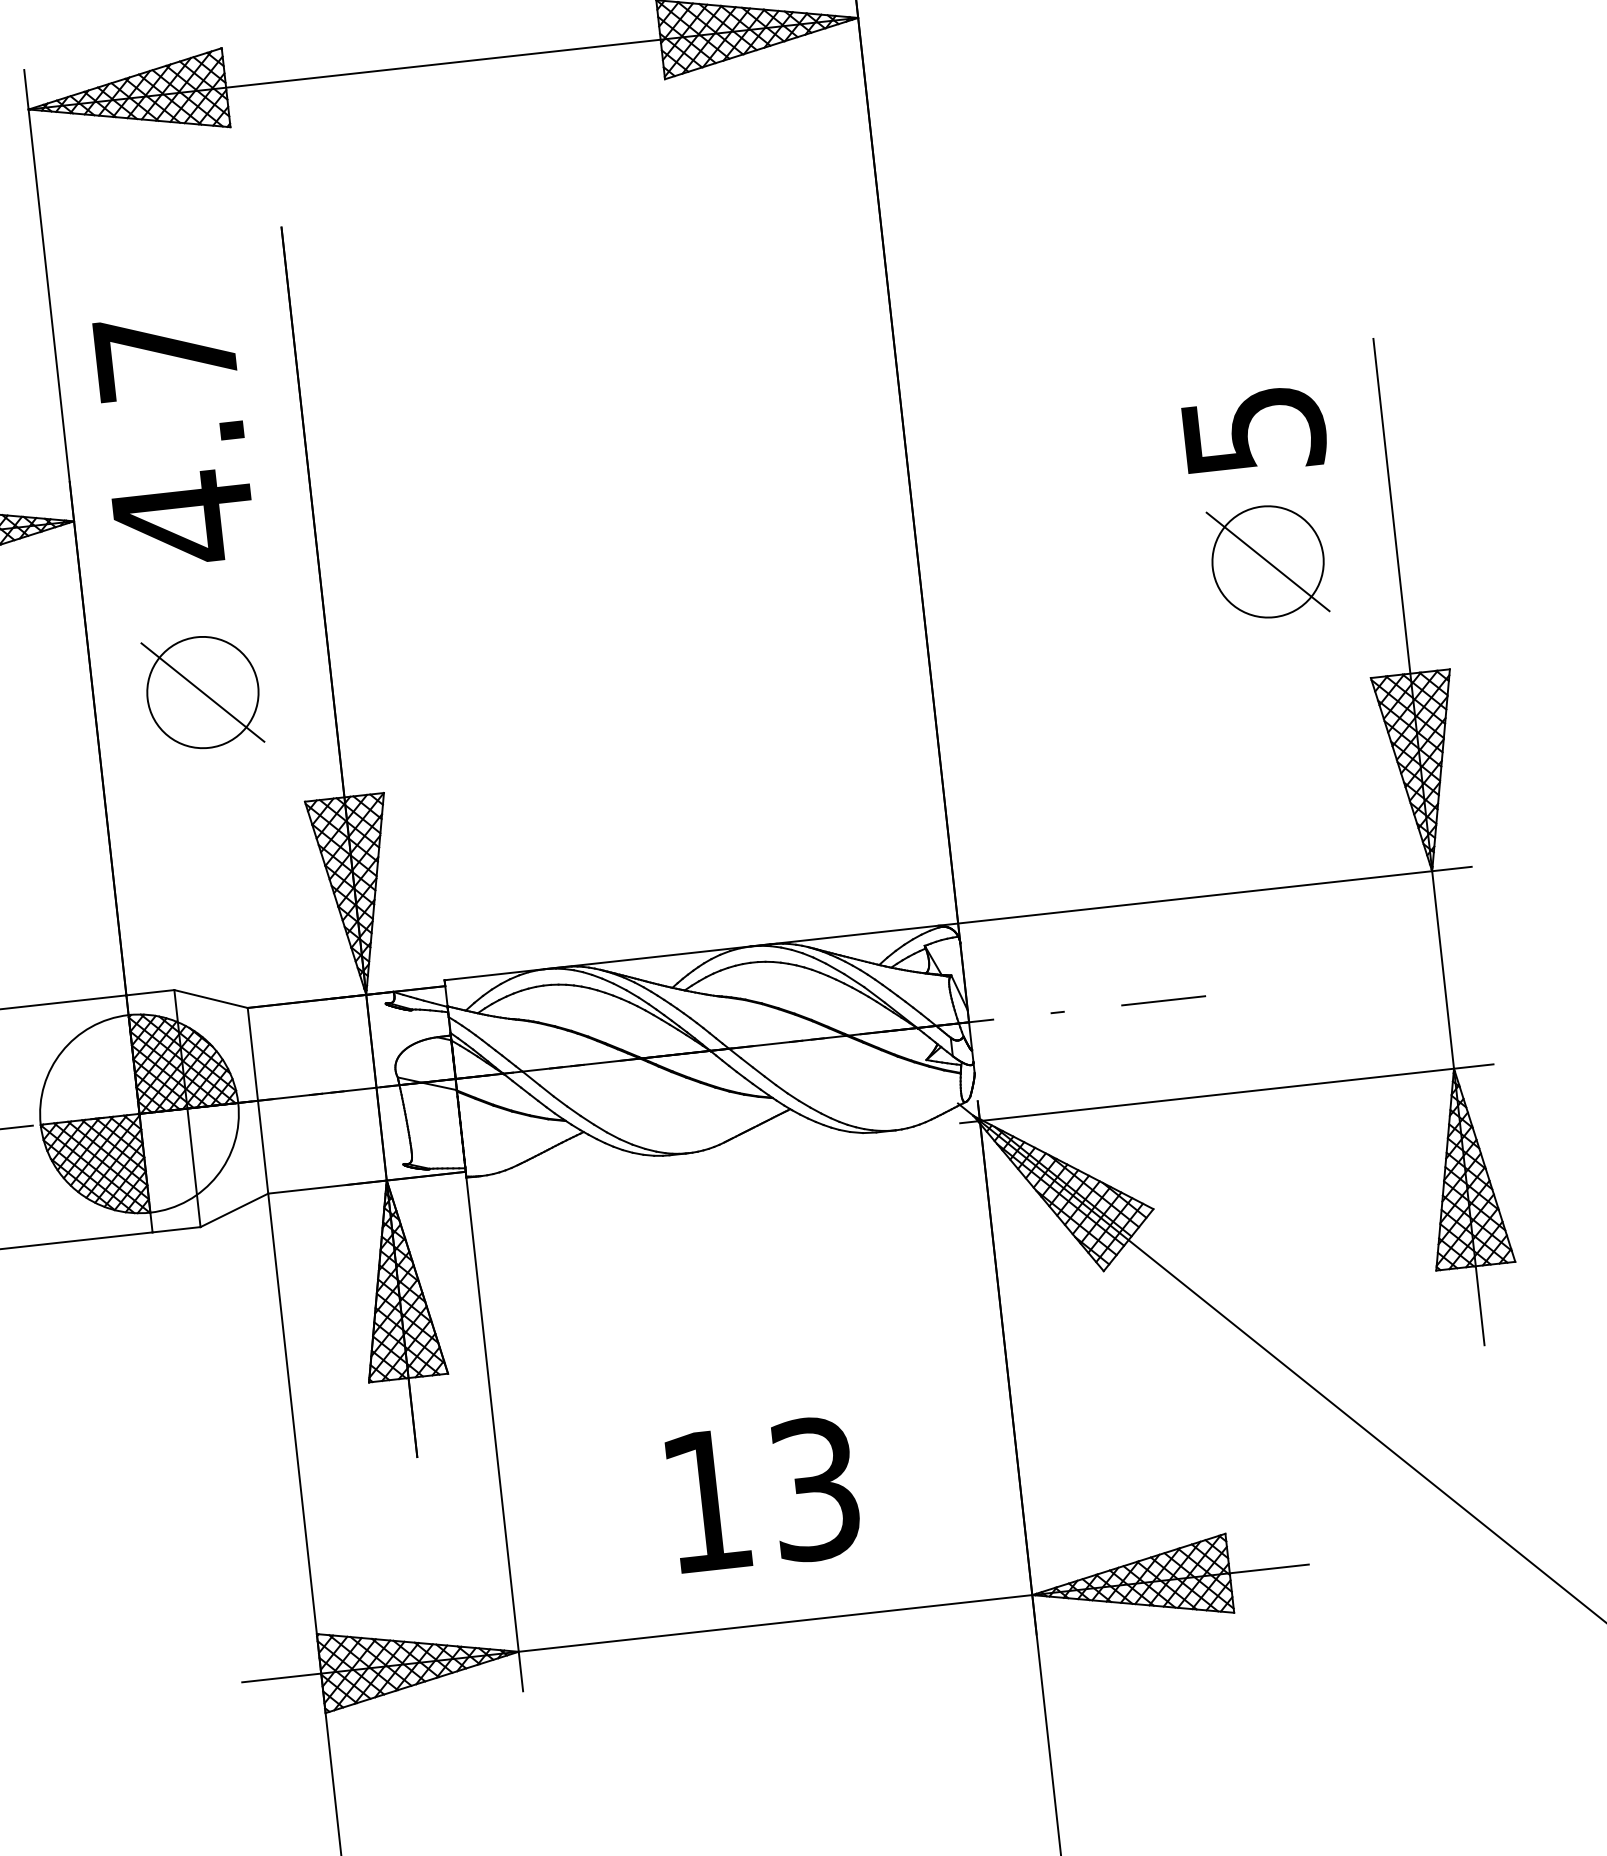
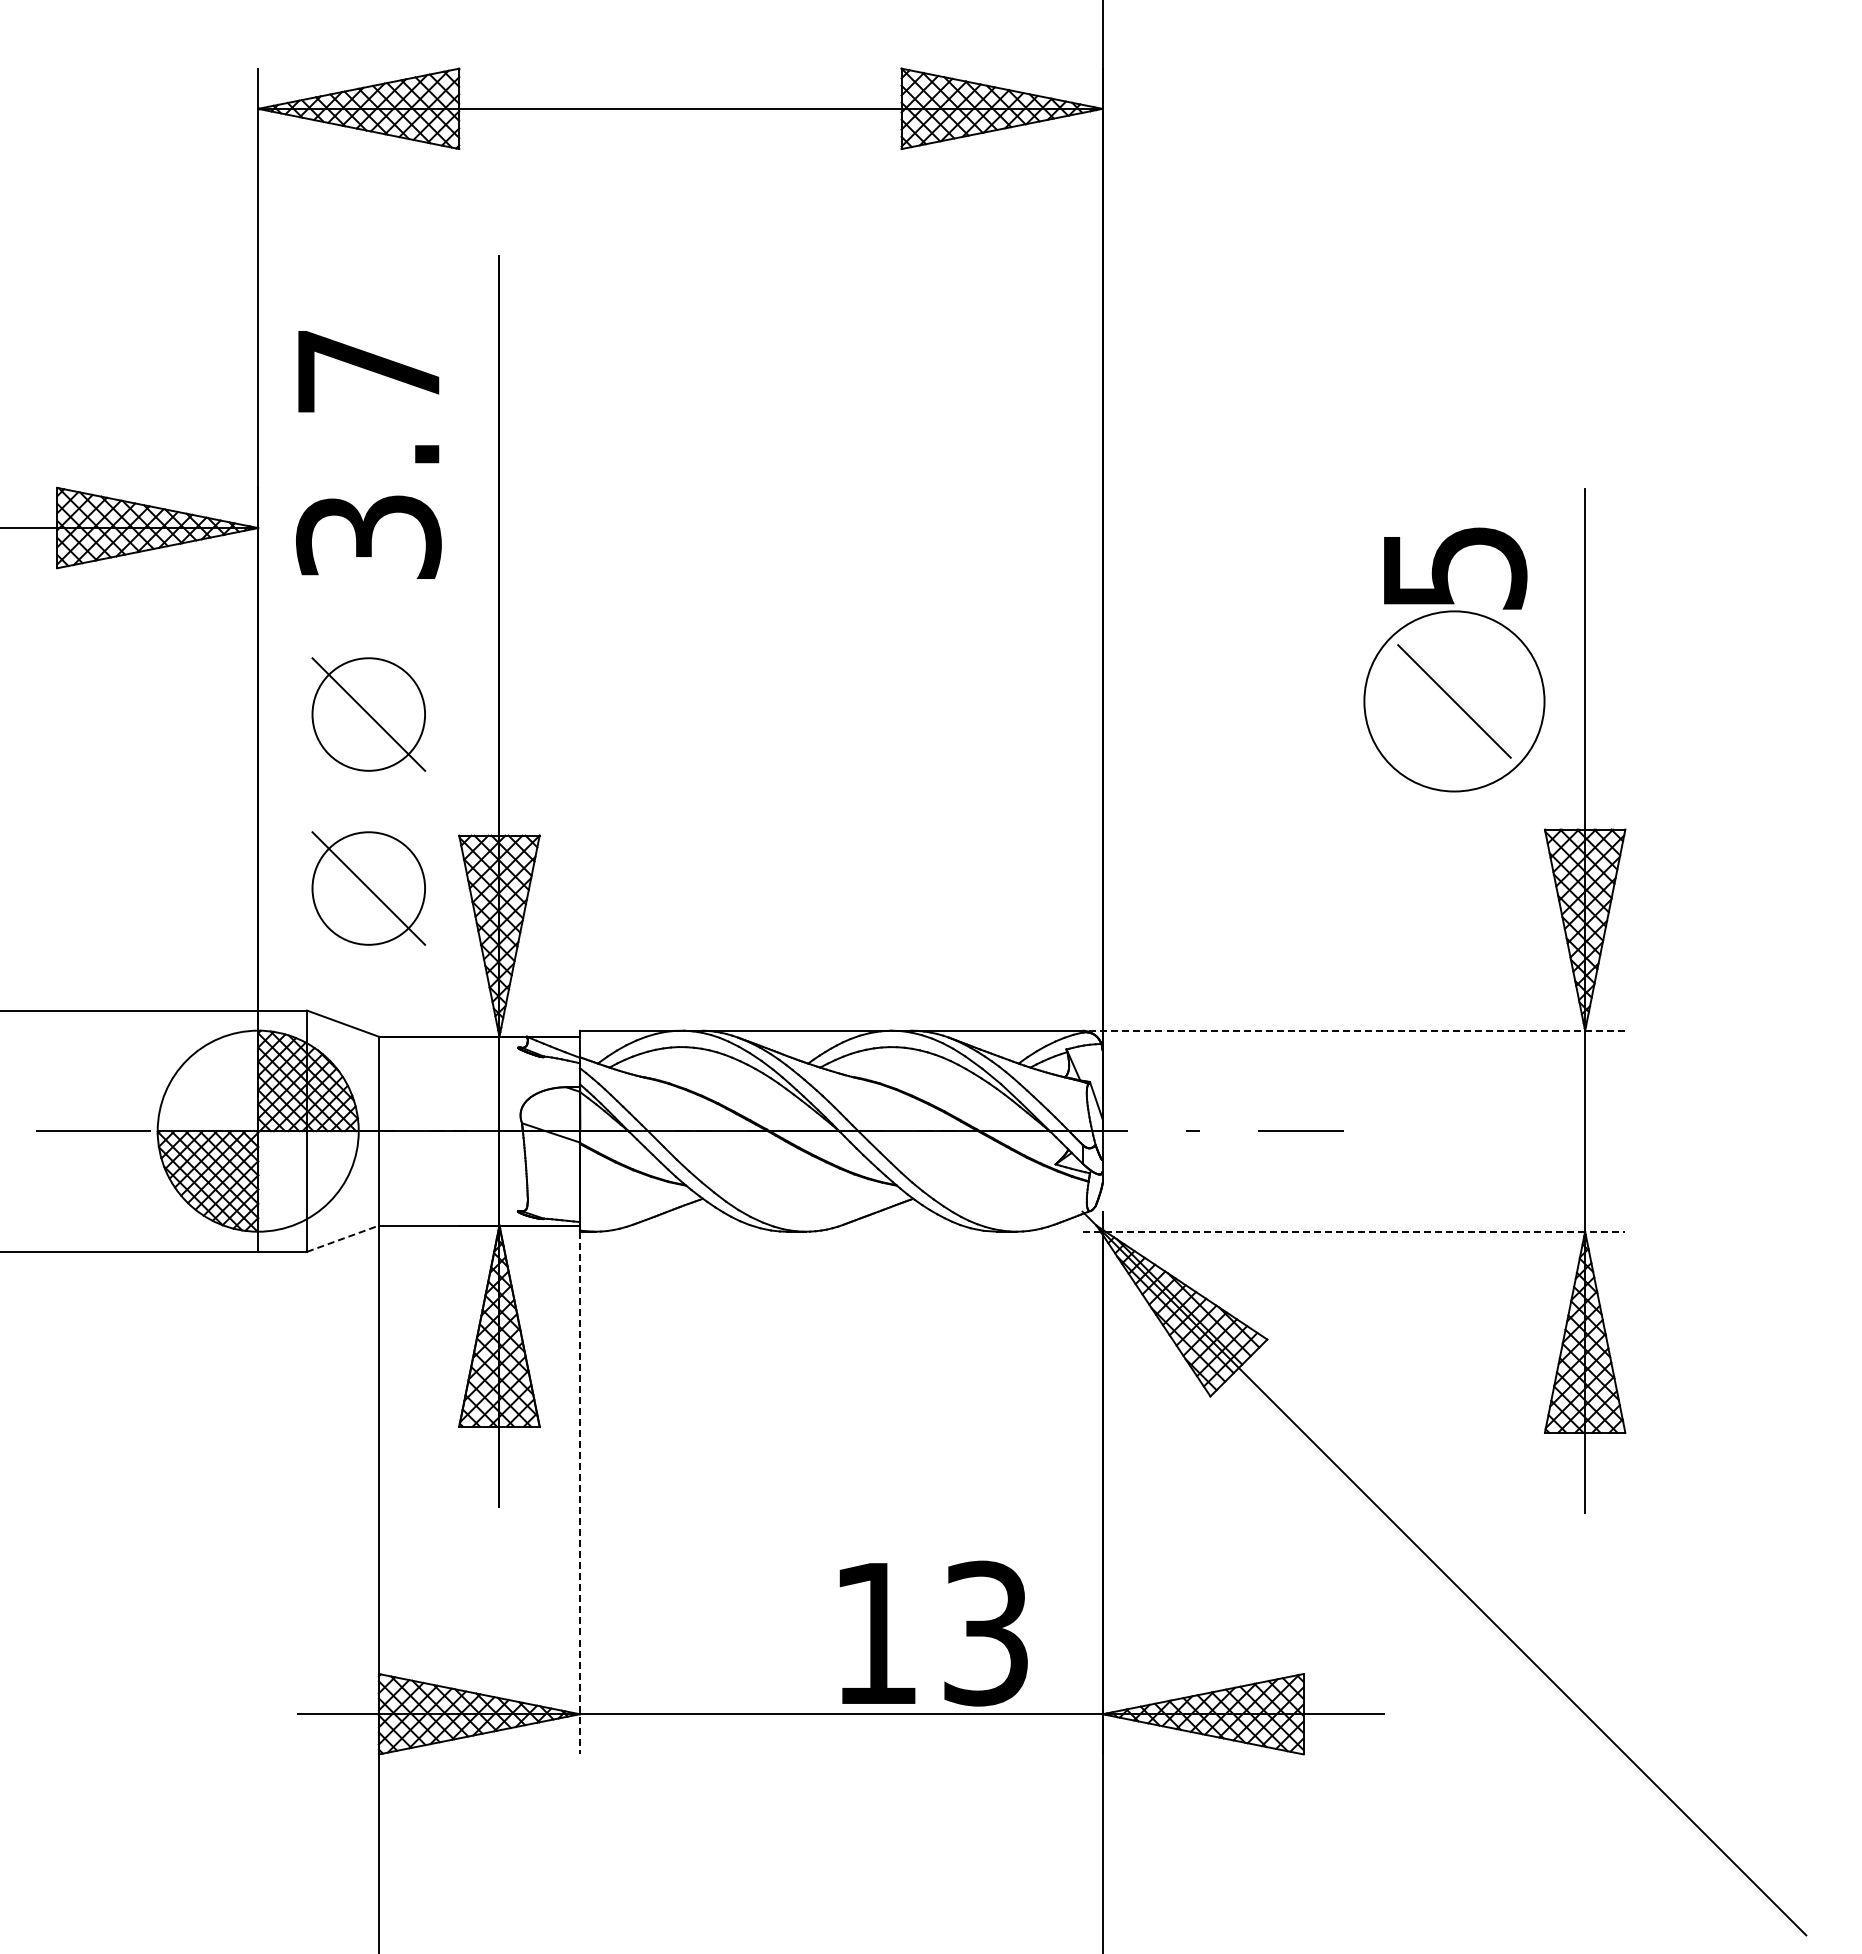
text: (183, 518) -> (368, 537), 4.7 -> 3.7
circle: (1268, 561) -> (1454, 701), size x1.6
part: (221, 863) -> (368, 888), added
line: (1204, 896) -> (1353, 1030), solid -> dashed
line: (1227, 1093) -> (1354, 1231), solid -> dashed
line: (234, 1210) -> (343, 1238), solid -> dashed
line: (494, 1434) -> (579, 1493), solid -> dashed
text: (763, 1494) -> (933, 1633), moved

